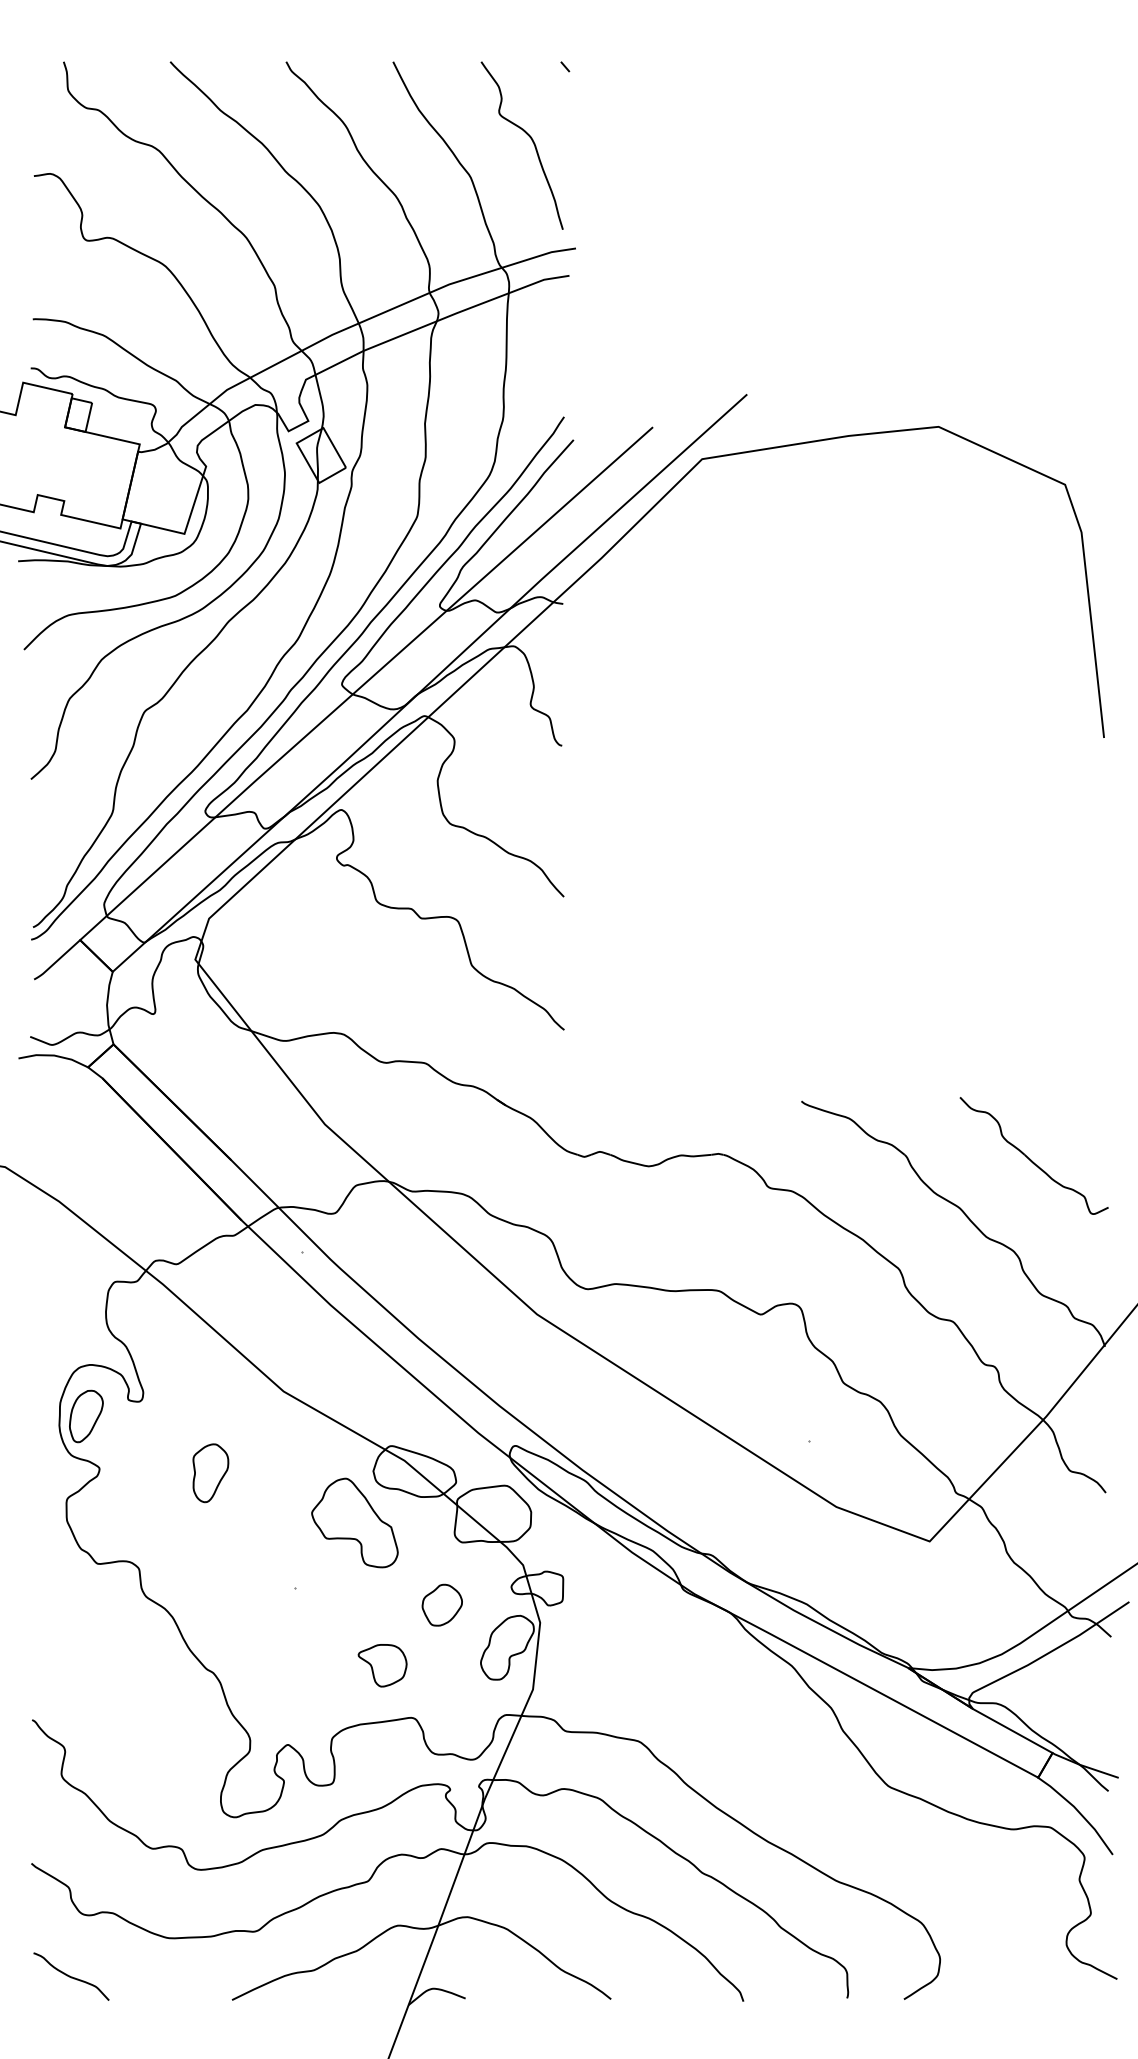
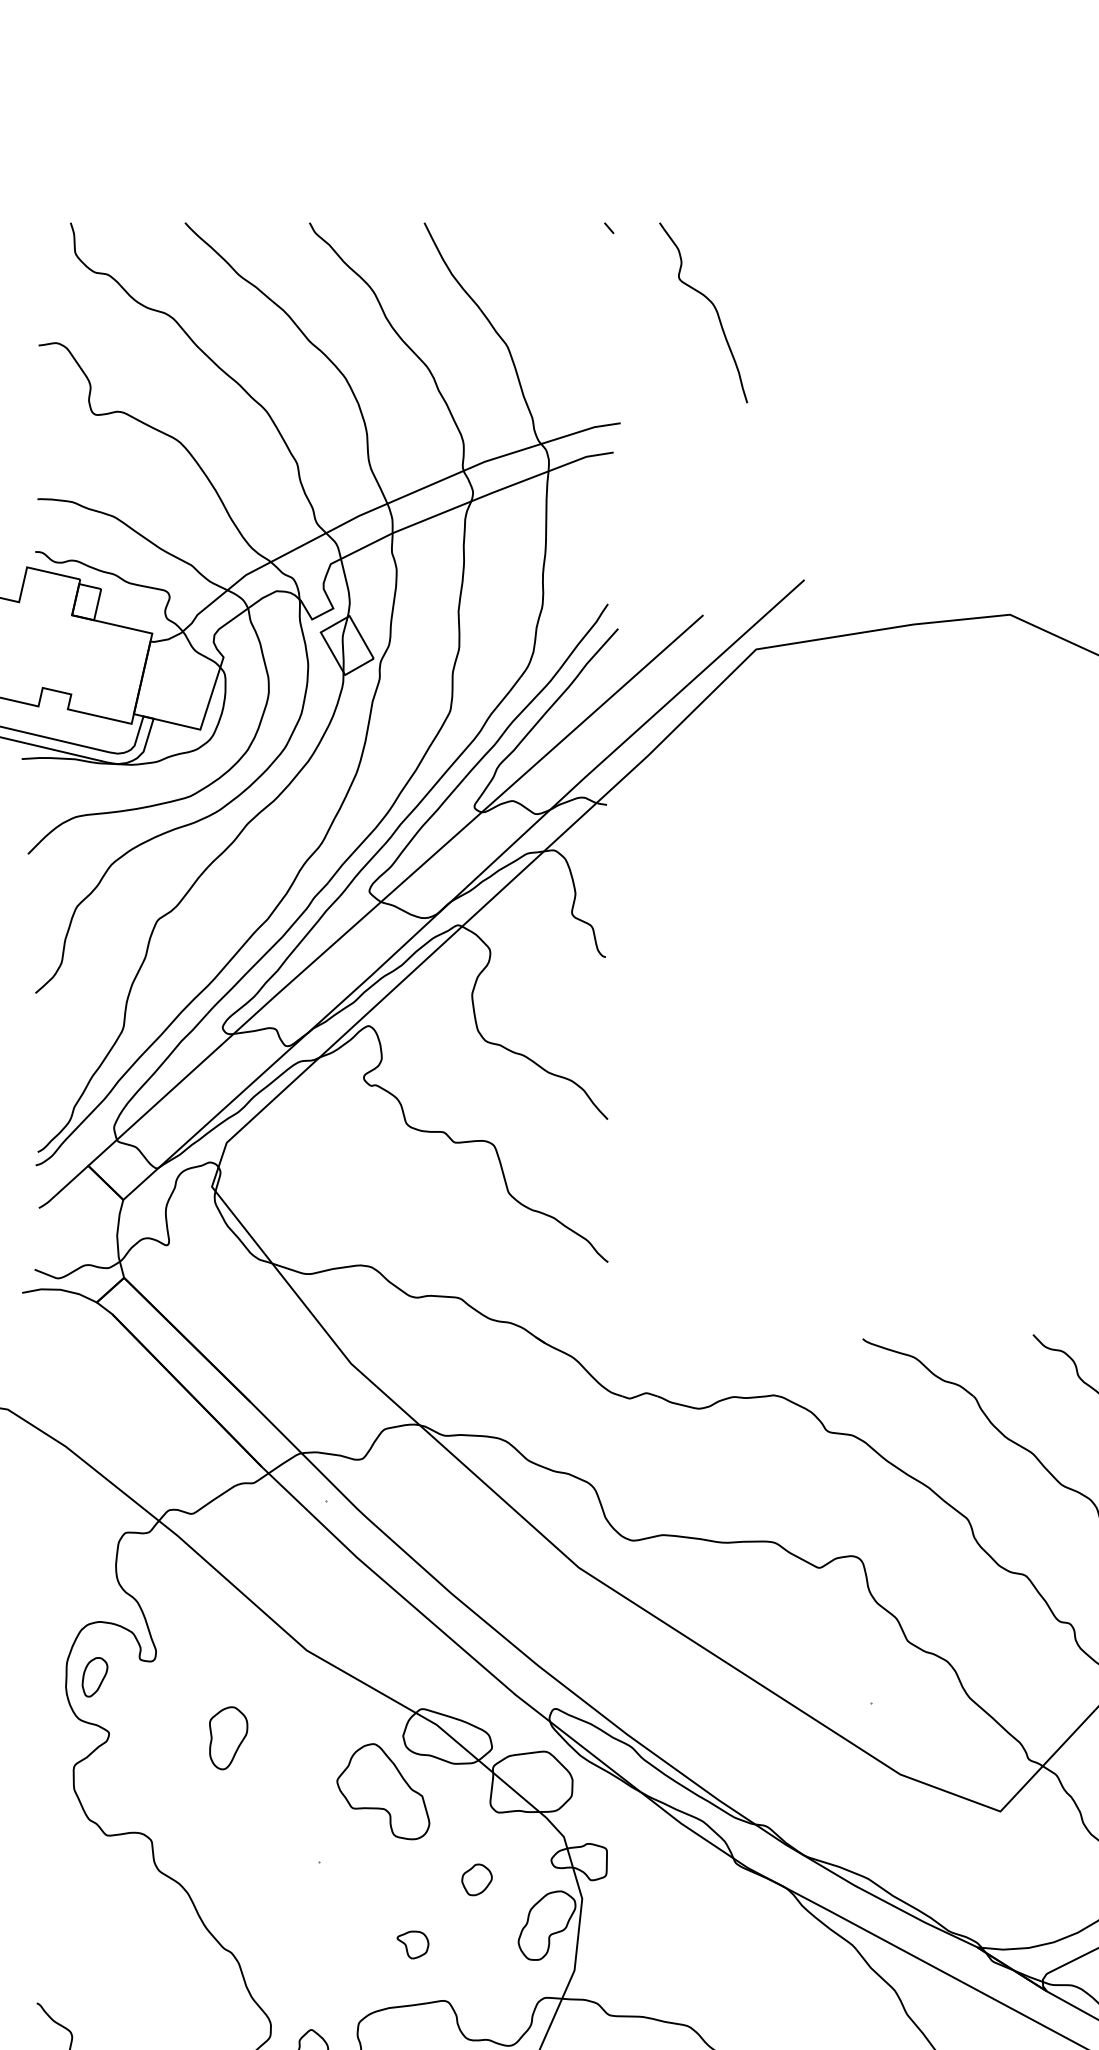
curve: (531, 140) -> (713, 307), moved
part: (86, 1416) -> (95, 1677), size x0.7
part: (441, 1604) -> (476, 1879), size x0.7
part: (382, 1665) -> (412, 1944), size x0.6

